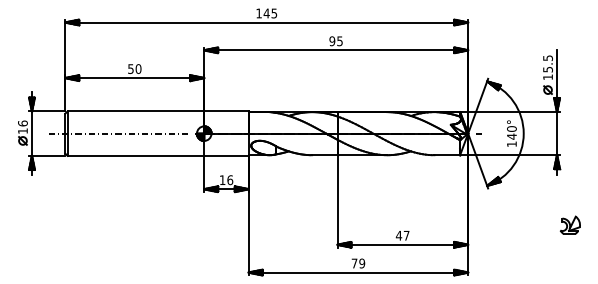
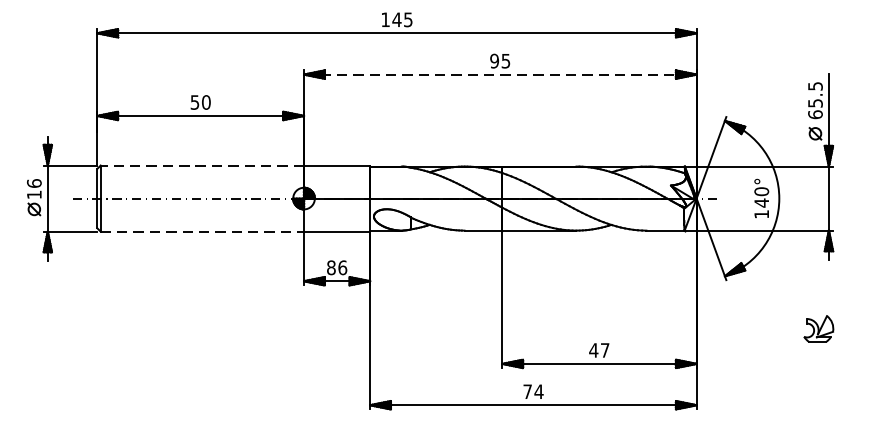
line: (336, 50) -> (500, 74), solid -> dashed
text: (547, 77) -> (814, 115), 15.5 -> 65.5
line: (135, 111) -> (201, 165), solid -> dashed
line: (136, 155) -> (203, 231), solid -> dashed
text: (222, 180) -> (331, 268), 16 -> 86
part: (569, 224) -> (817, 327), moved
text: (362, 263) -> (539, 391), 79 -> 74

